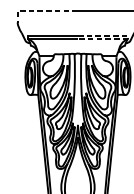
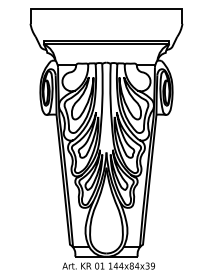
line: (41, 11) -> (60, 9), dashed -> solid
line: (128, 37) -> (169, 42), dashed -> solid

